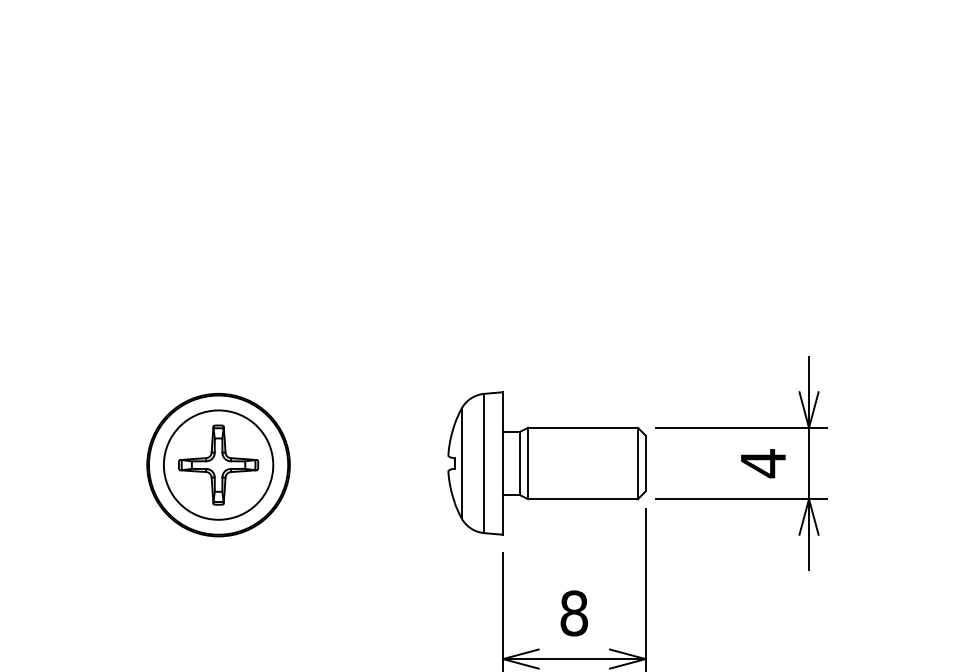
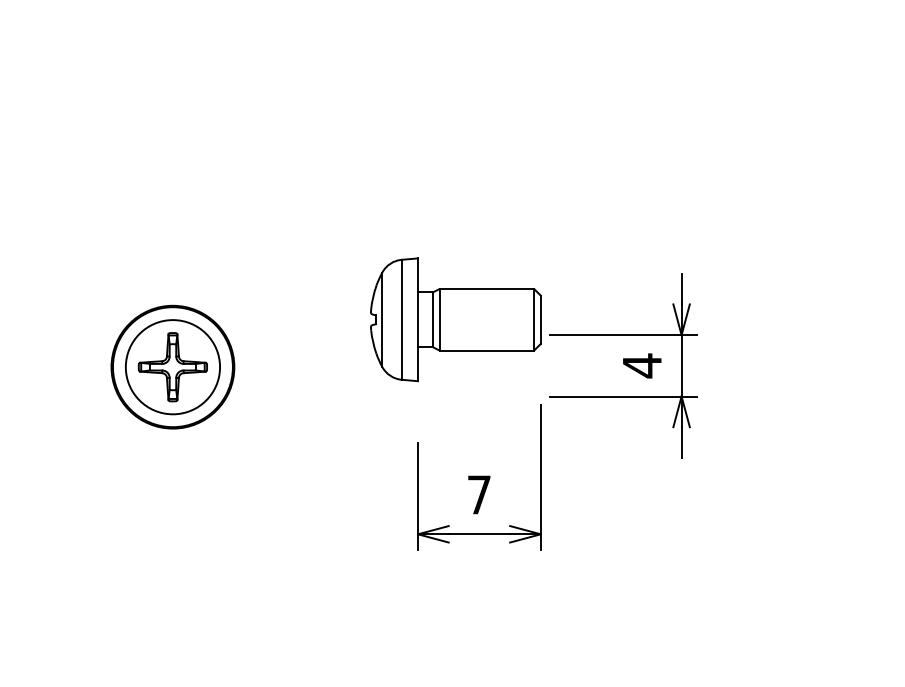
part: (546, 463) -> (455, 319), moved
text: (574, 612) -> (479, 494), 8 -> 7

